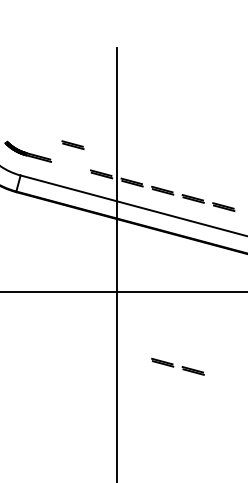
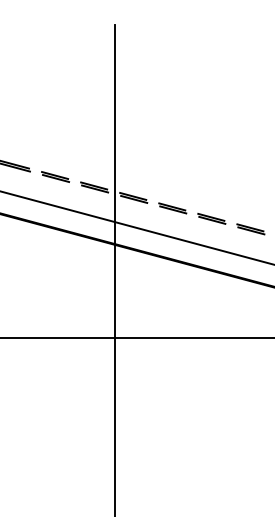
part: (72, 144) -> (54, 176), moved
part: (177, 366) -> (191, 433), removed

